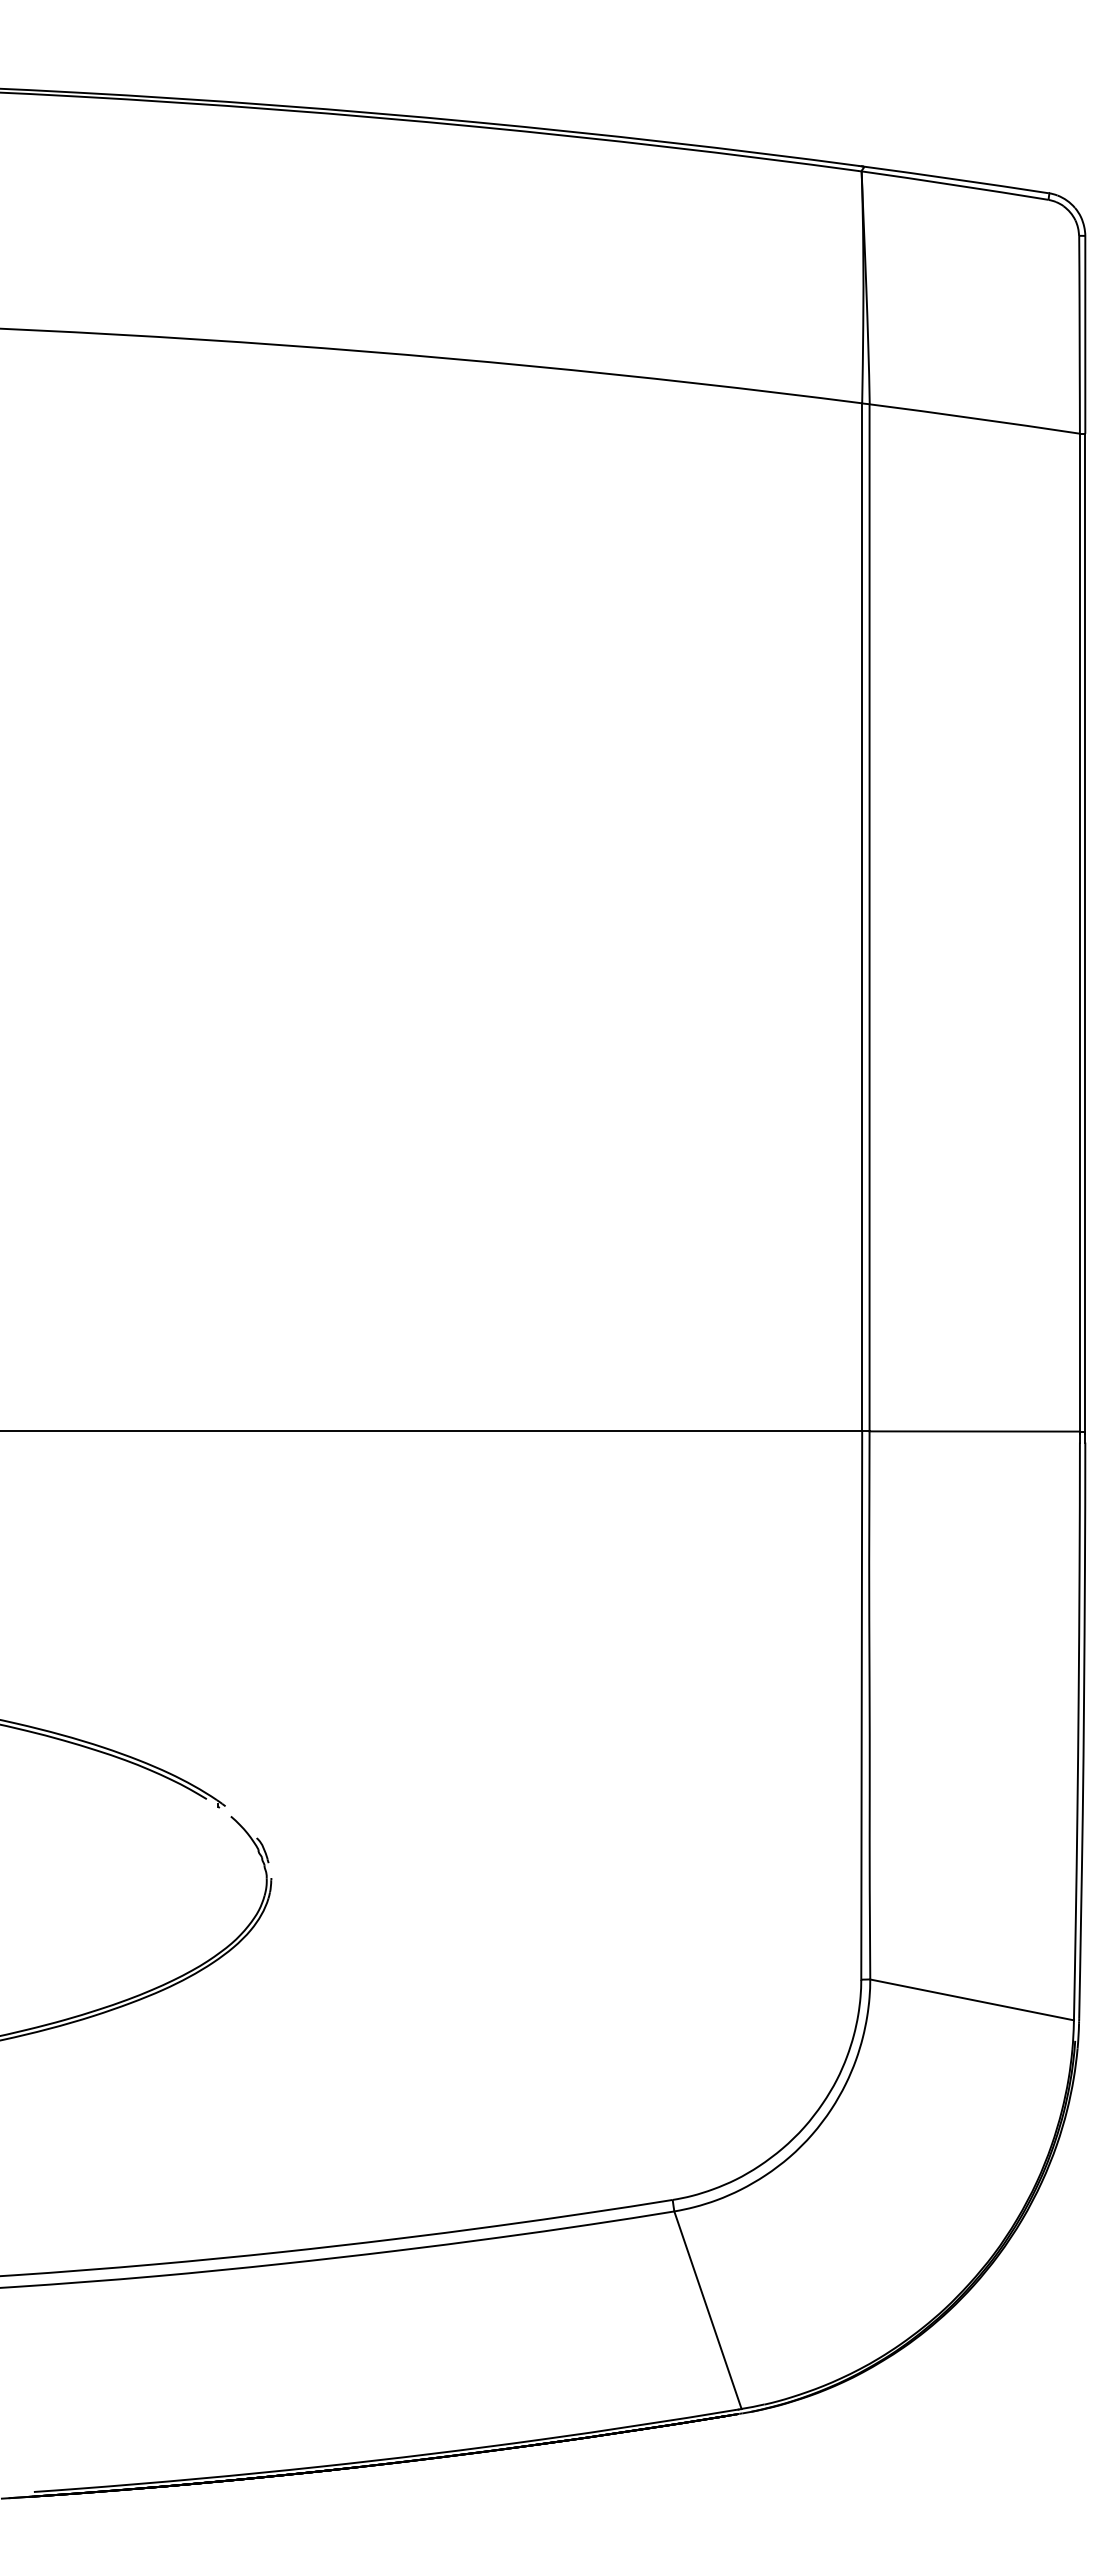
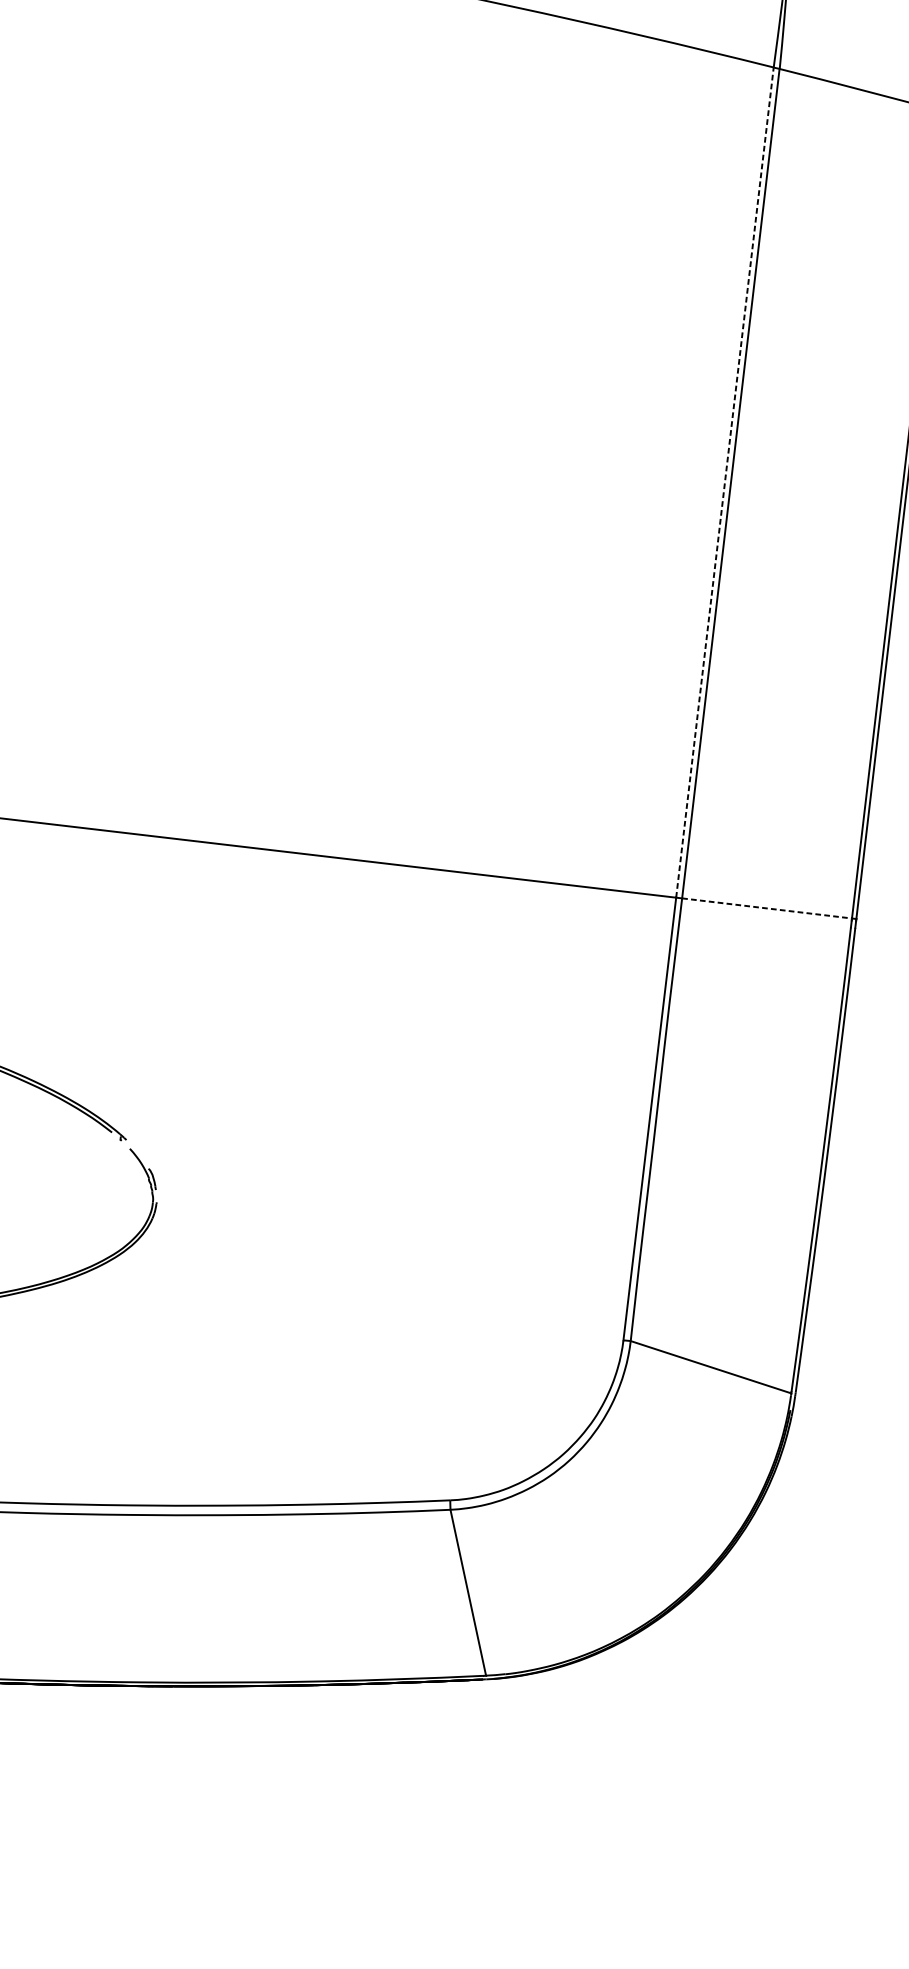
line: (862, 916) -> (725, 481), solid -> dashed
line: (975, 1431) -> (767, 908), solid -> dashed

